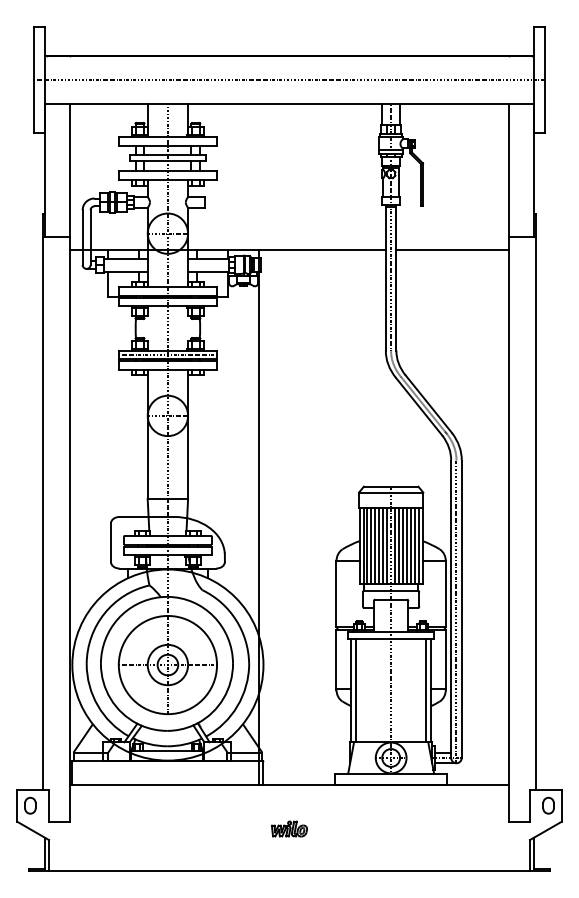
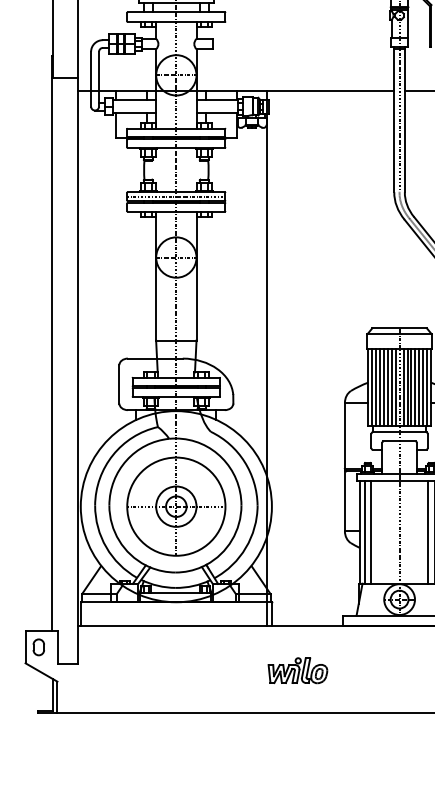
line: (362, 690) -> (370, 532), added
line: (419, 690) -> (427, 532), added
part: (289, 828) -> (297, 670), size x1.67

